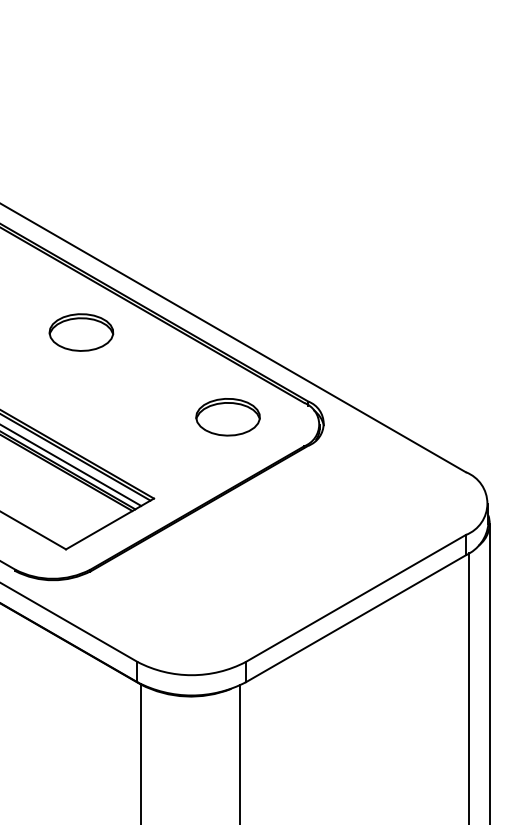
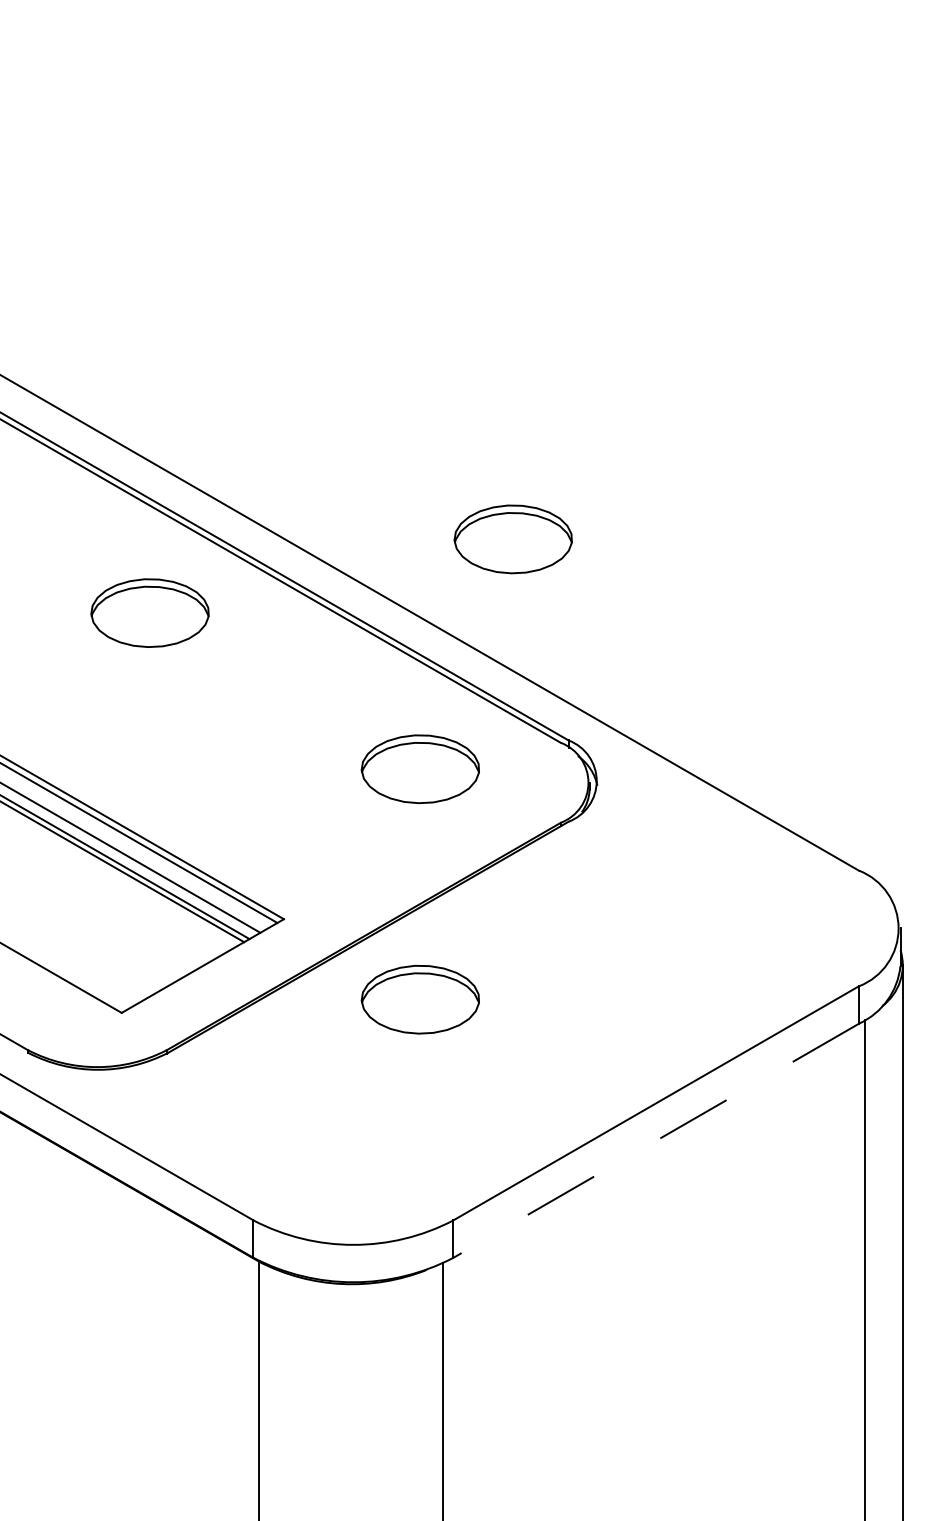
part: (278, 292) -> (513, 539), added
part: (227, 542) -> (419, 1000), added
line: (355, 618) -> (655, 1140), solid -> dashed

